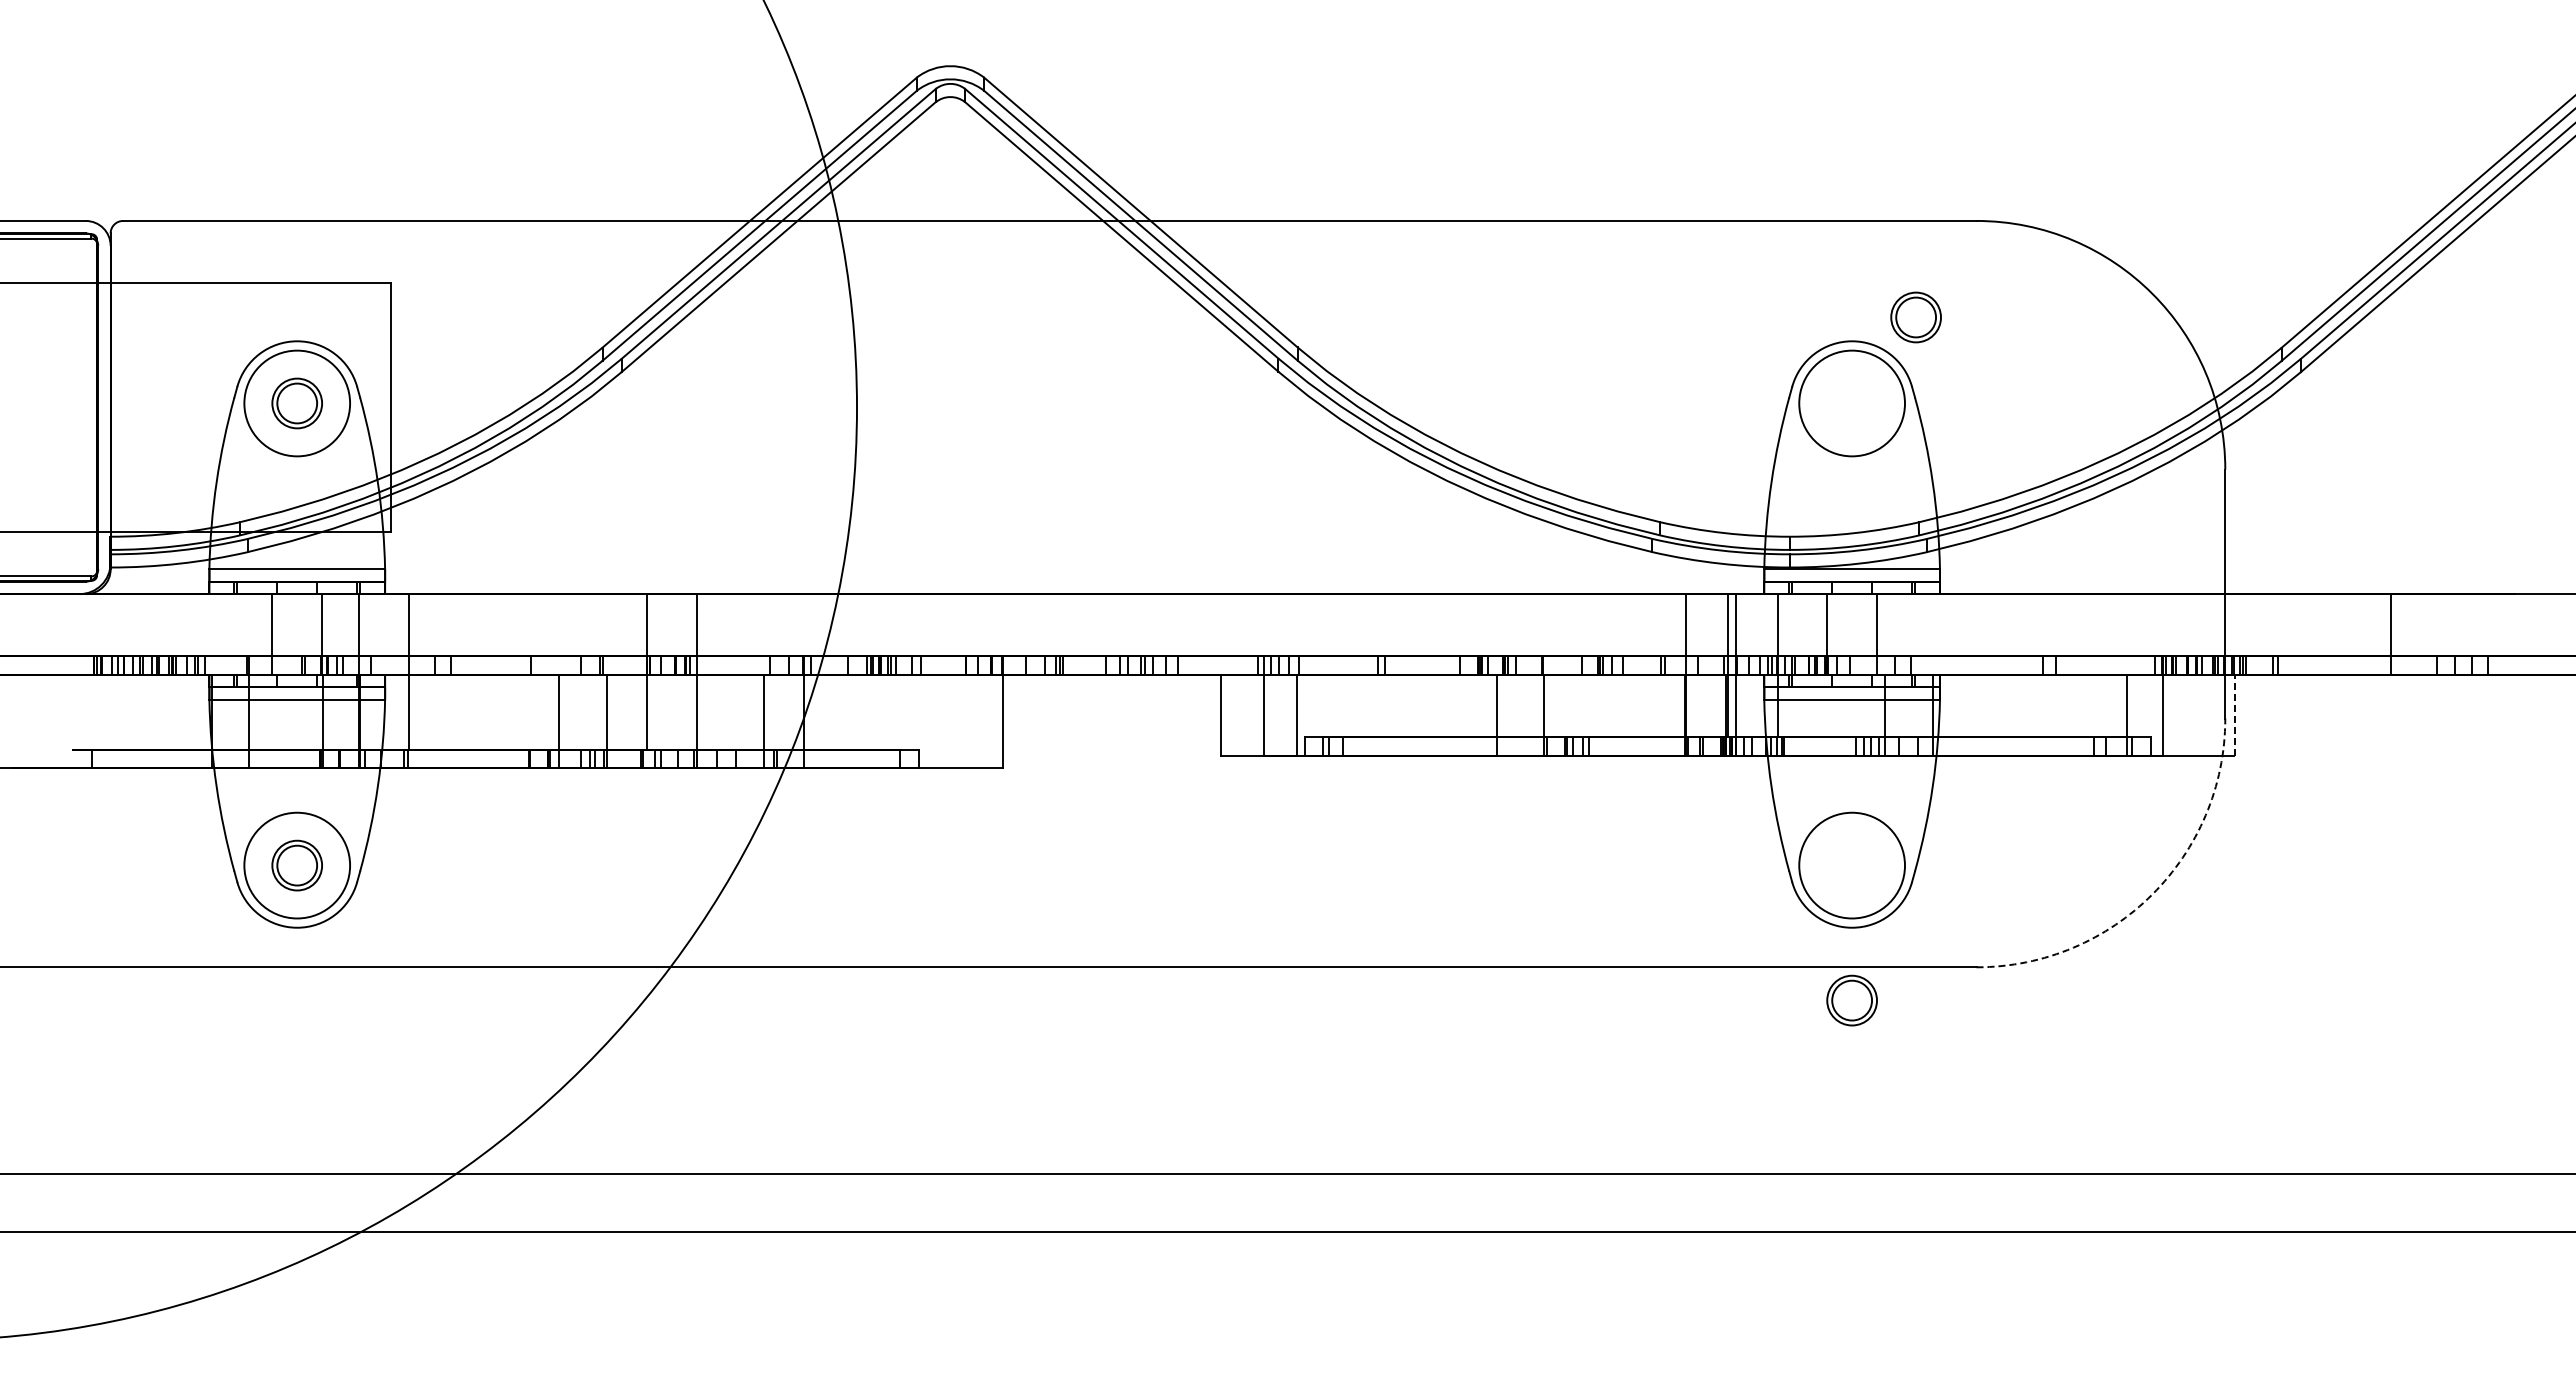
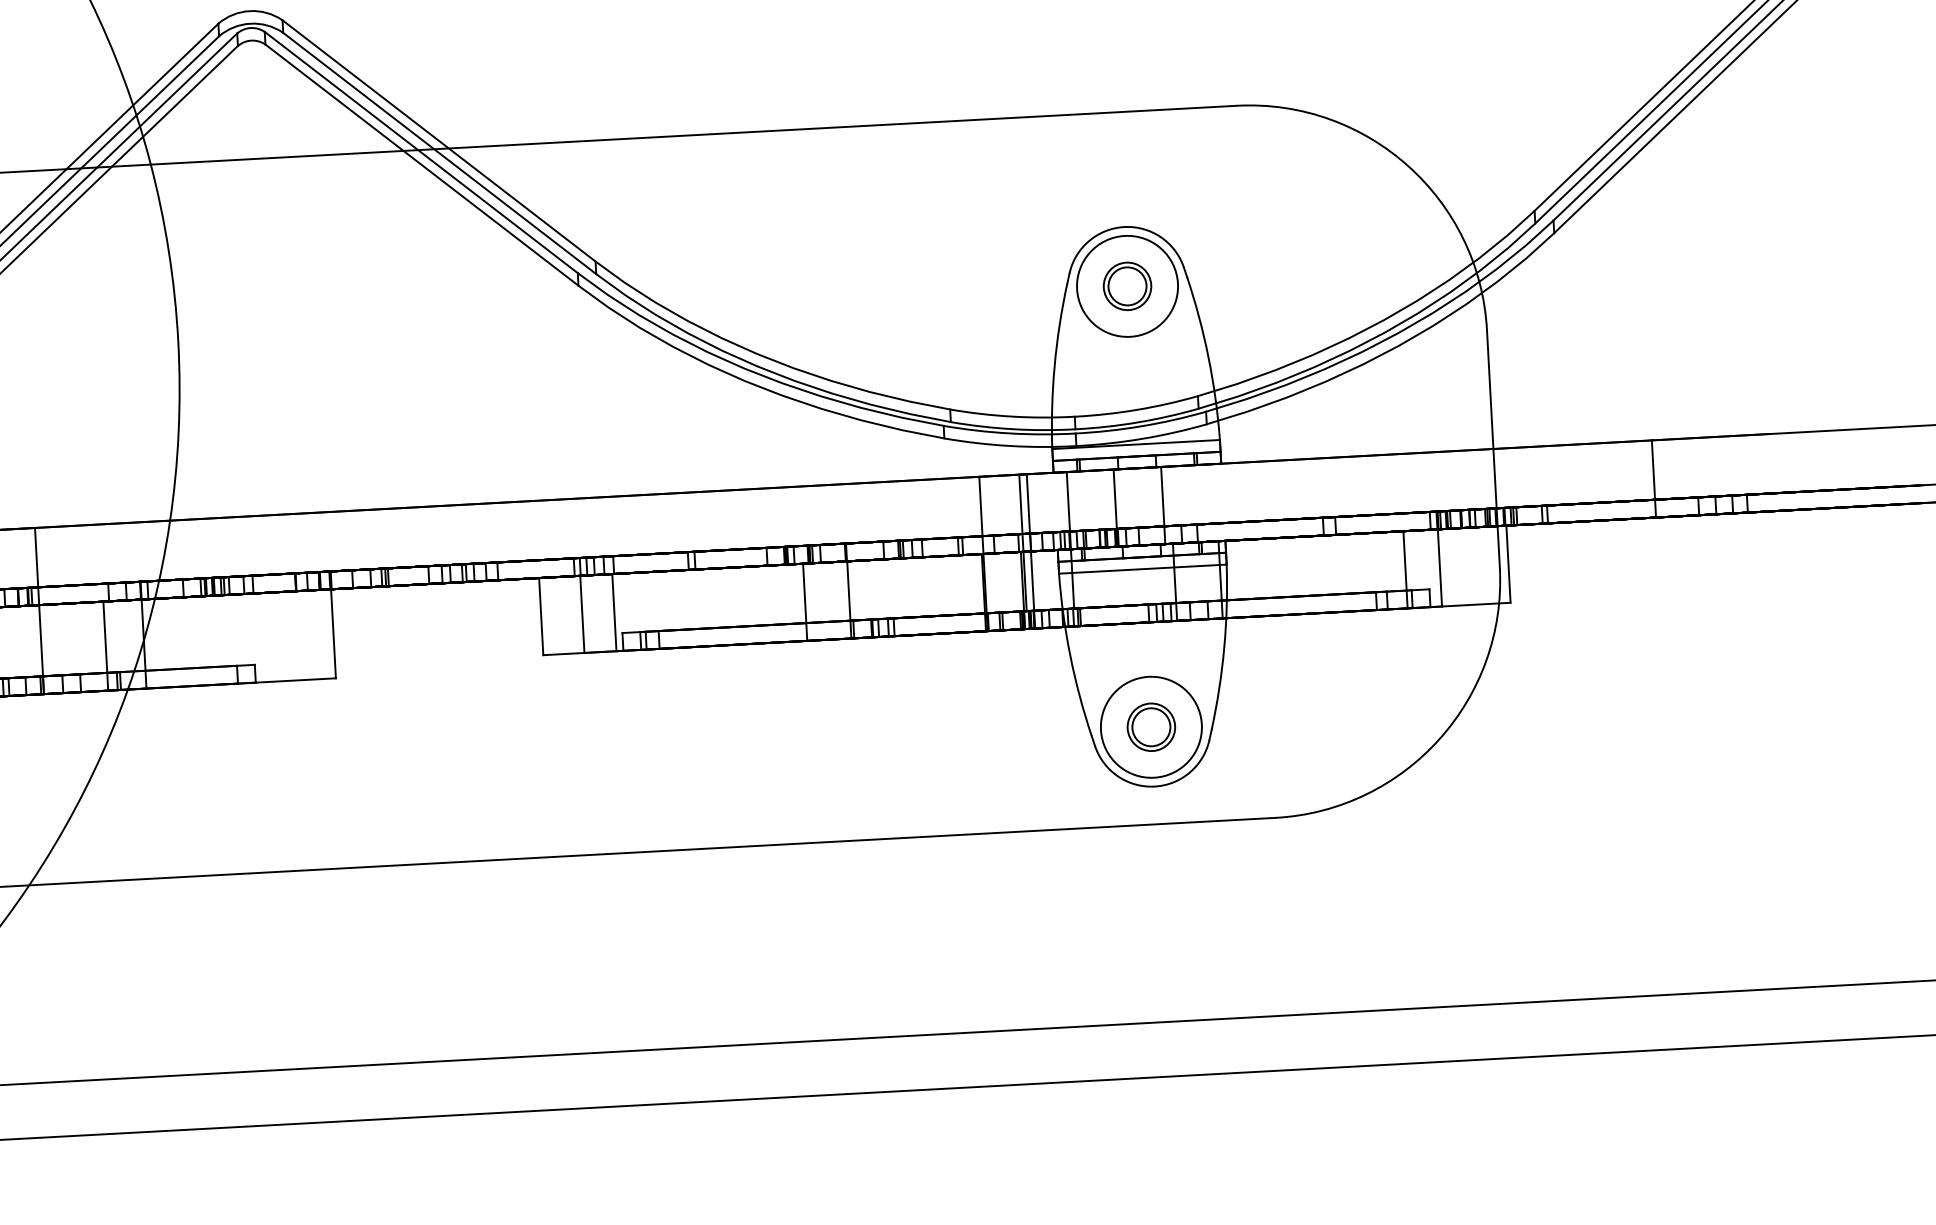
part: (1915, 317) -> (1126, 286), moved
line: (2234, 714) -> (1508, 563), dashed -> solid
arc: (2152, 894) -> (1439, 739), dashed -> solid
part: (1851, 1000) -> (1150, 727), moved

